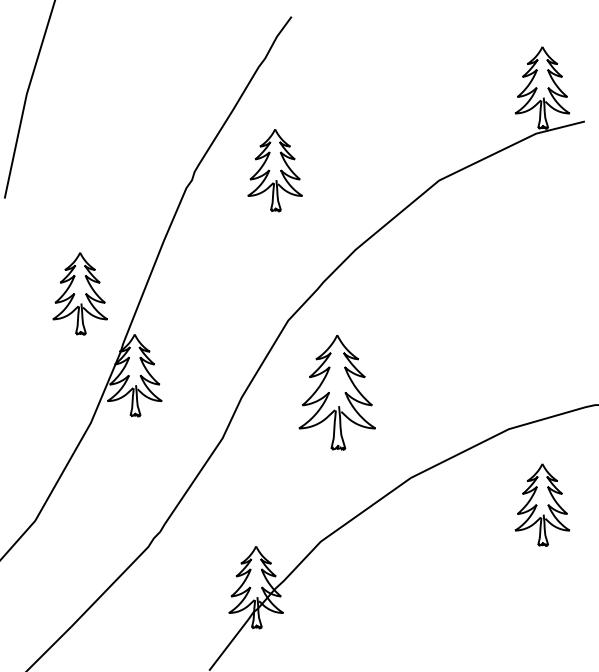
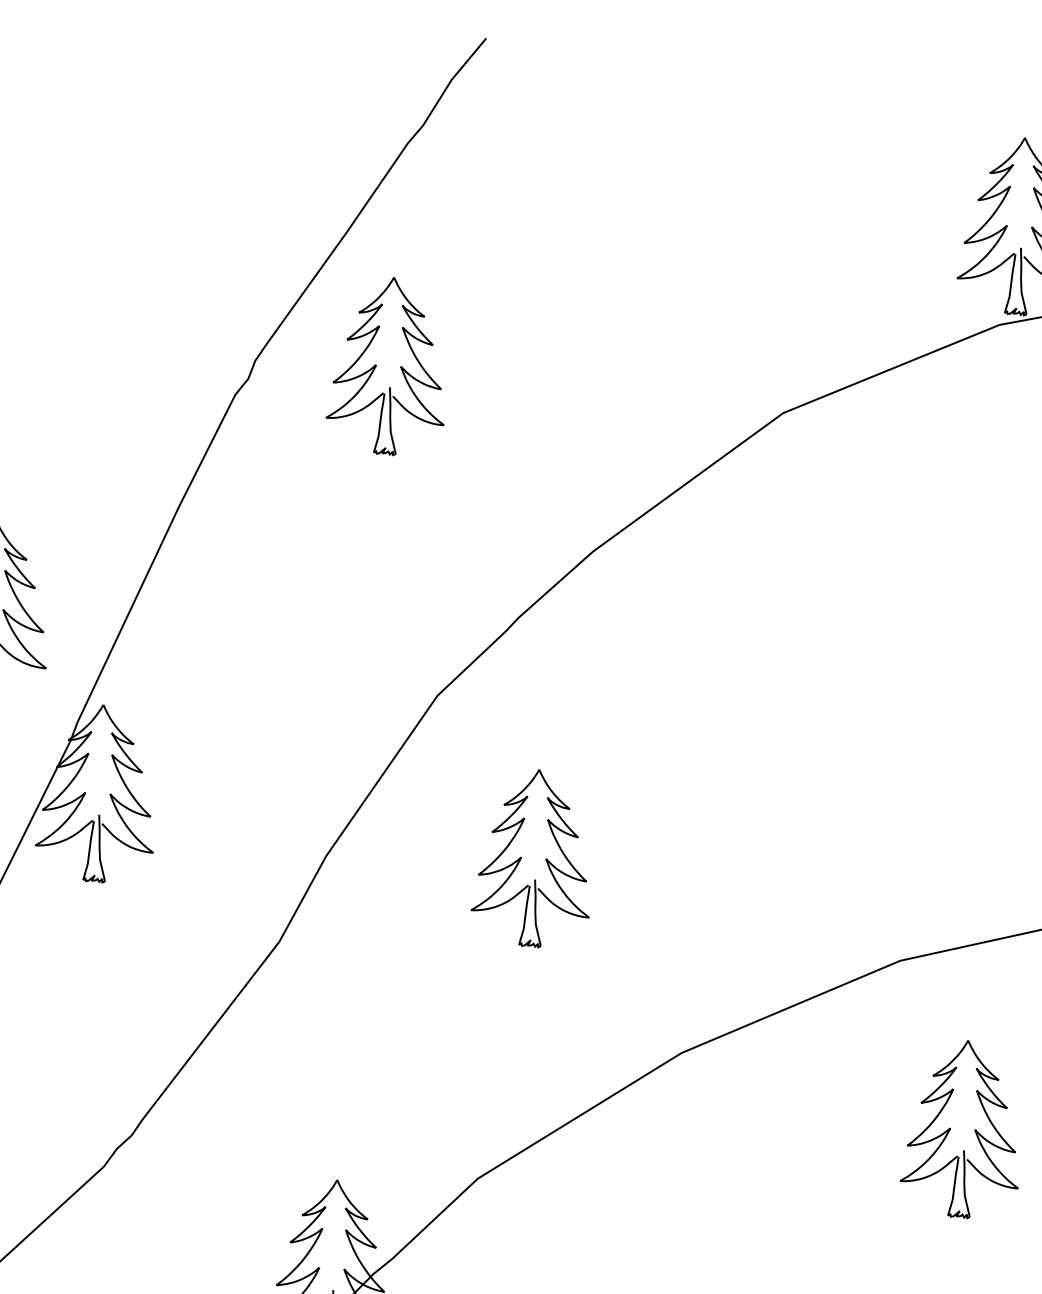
part: (274, 170) -> (387, 366), moved
part: (336, 392) -> (532, 857), size x0.71

